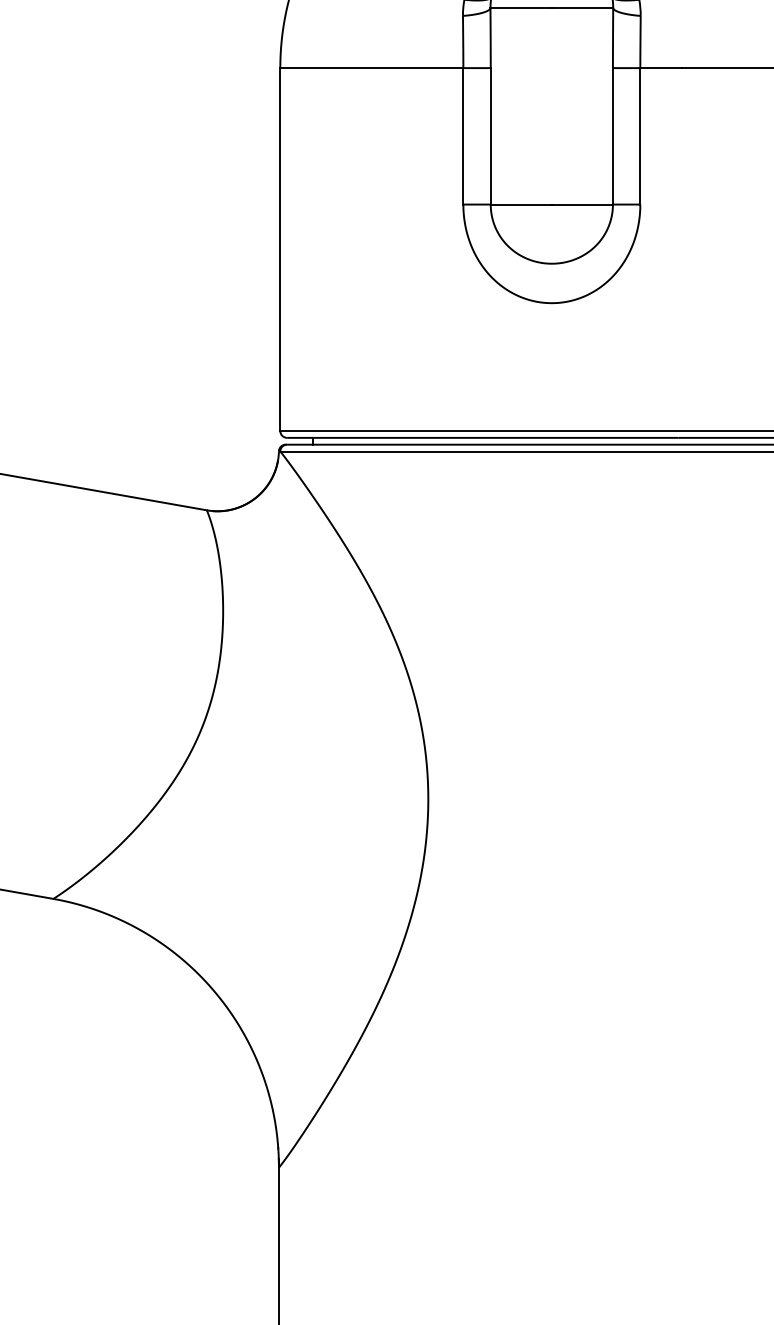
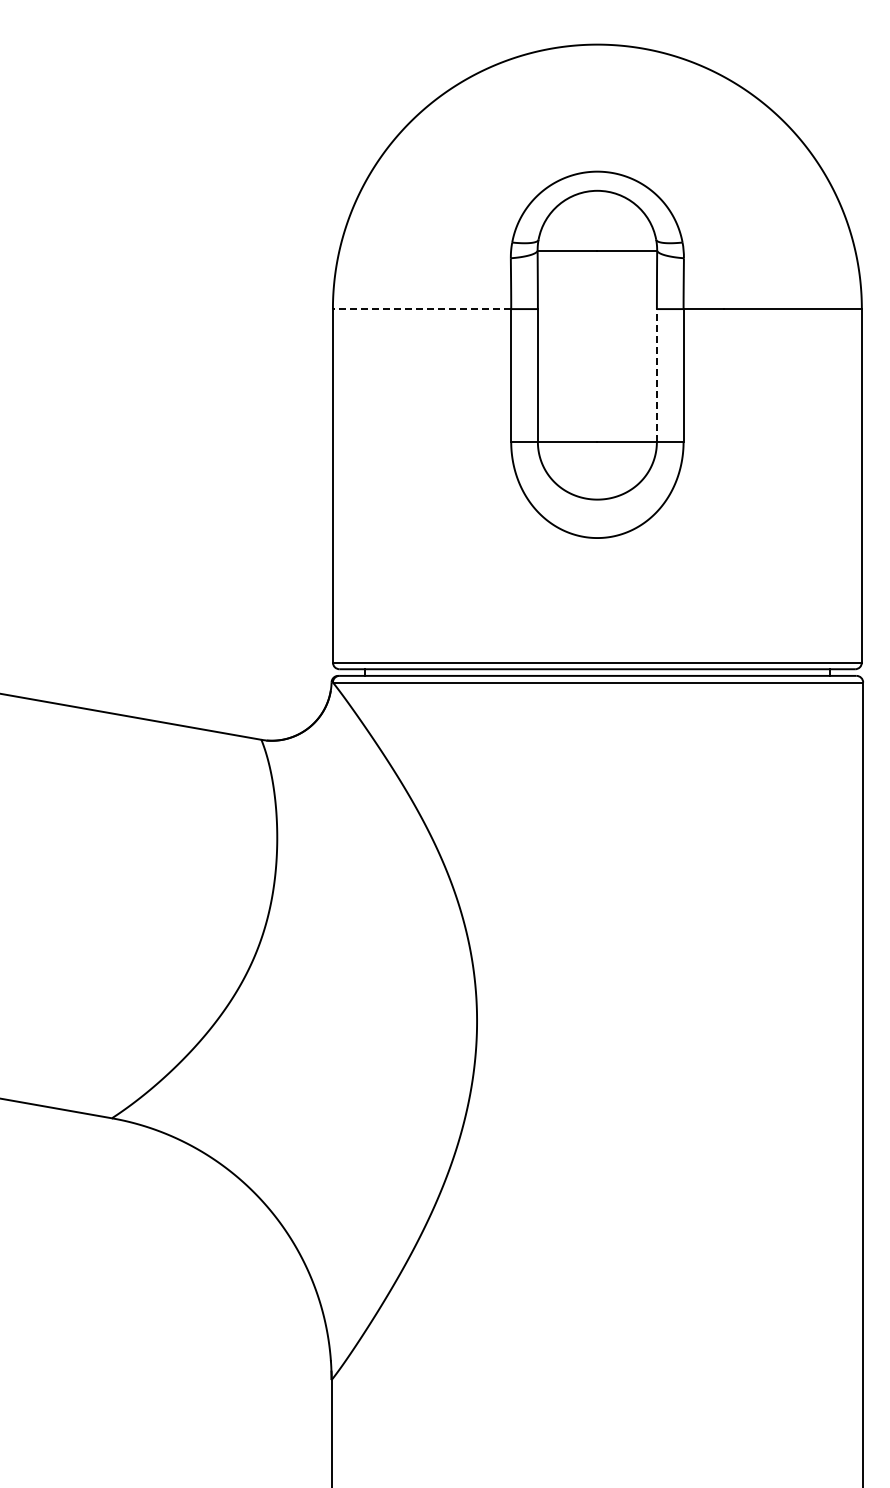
line: (371, 68) -> (421, 309), solid -> dashed
line: (612, 136) -> (656, 375), solid -> dashed

